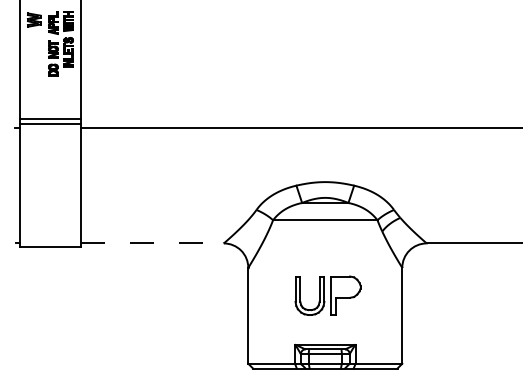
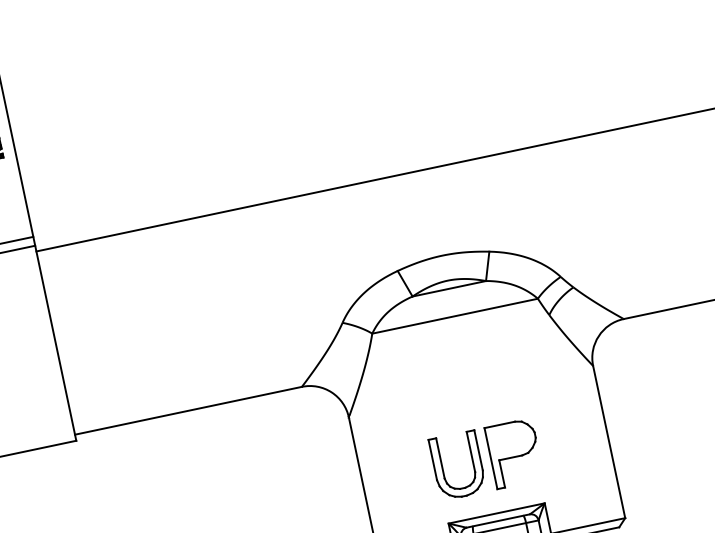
line: (152, 243) -> (188, 410), dashed -> solid
part: (327, 295) -> (485, 459), moved

